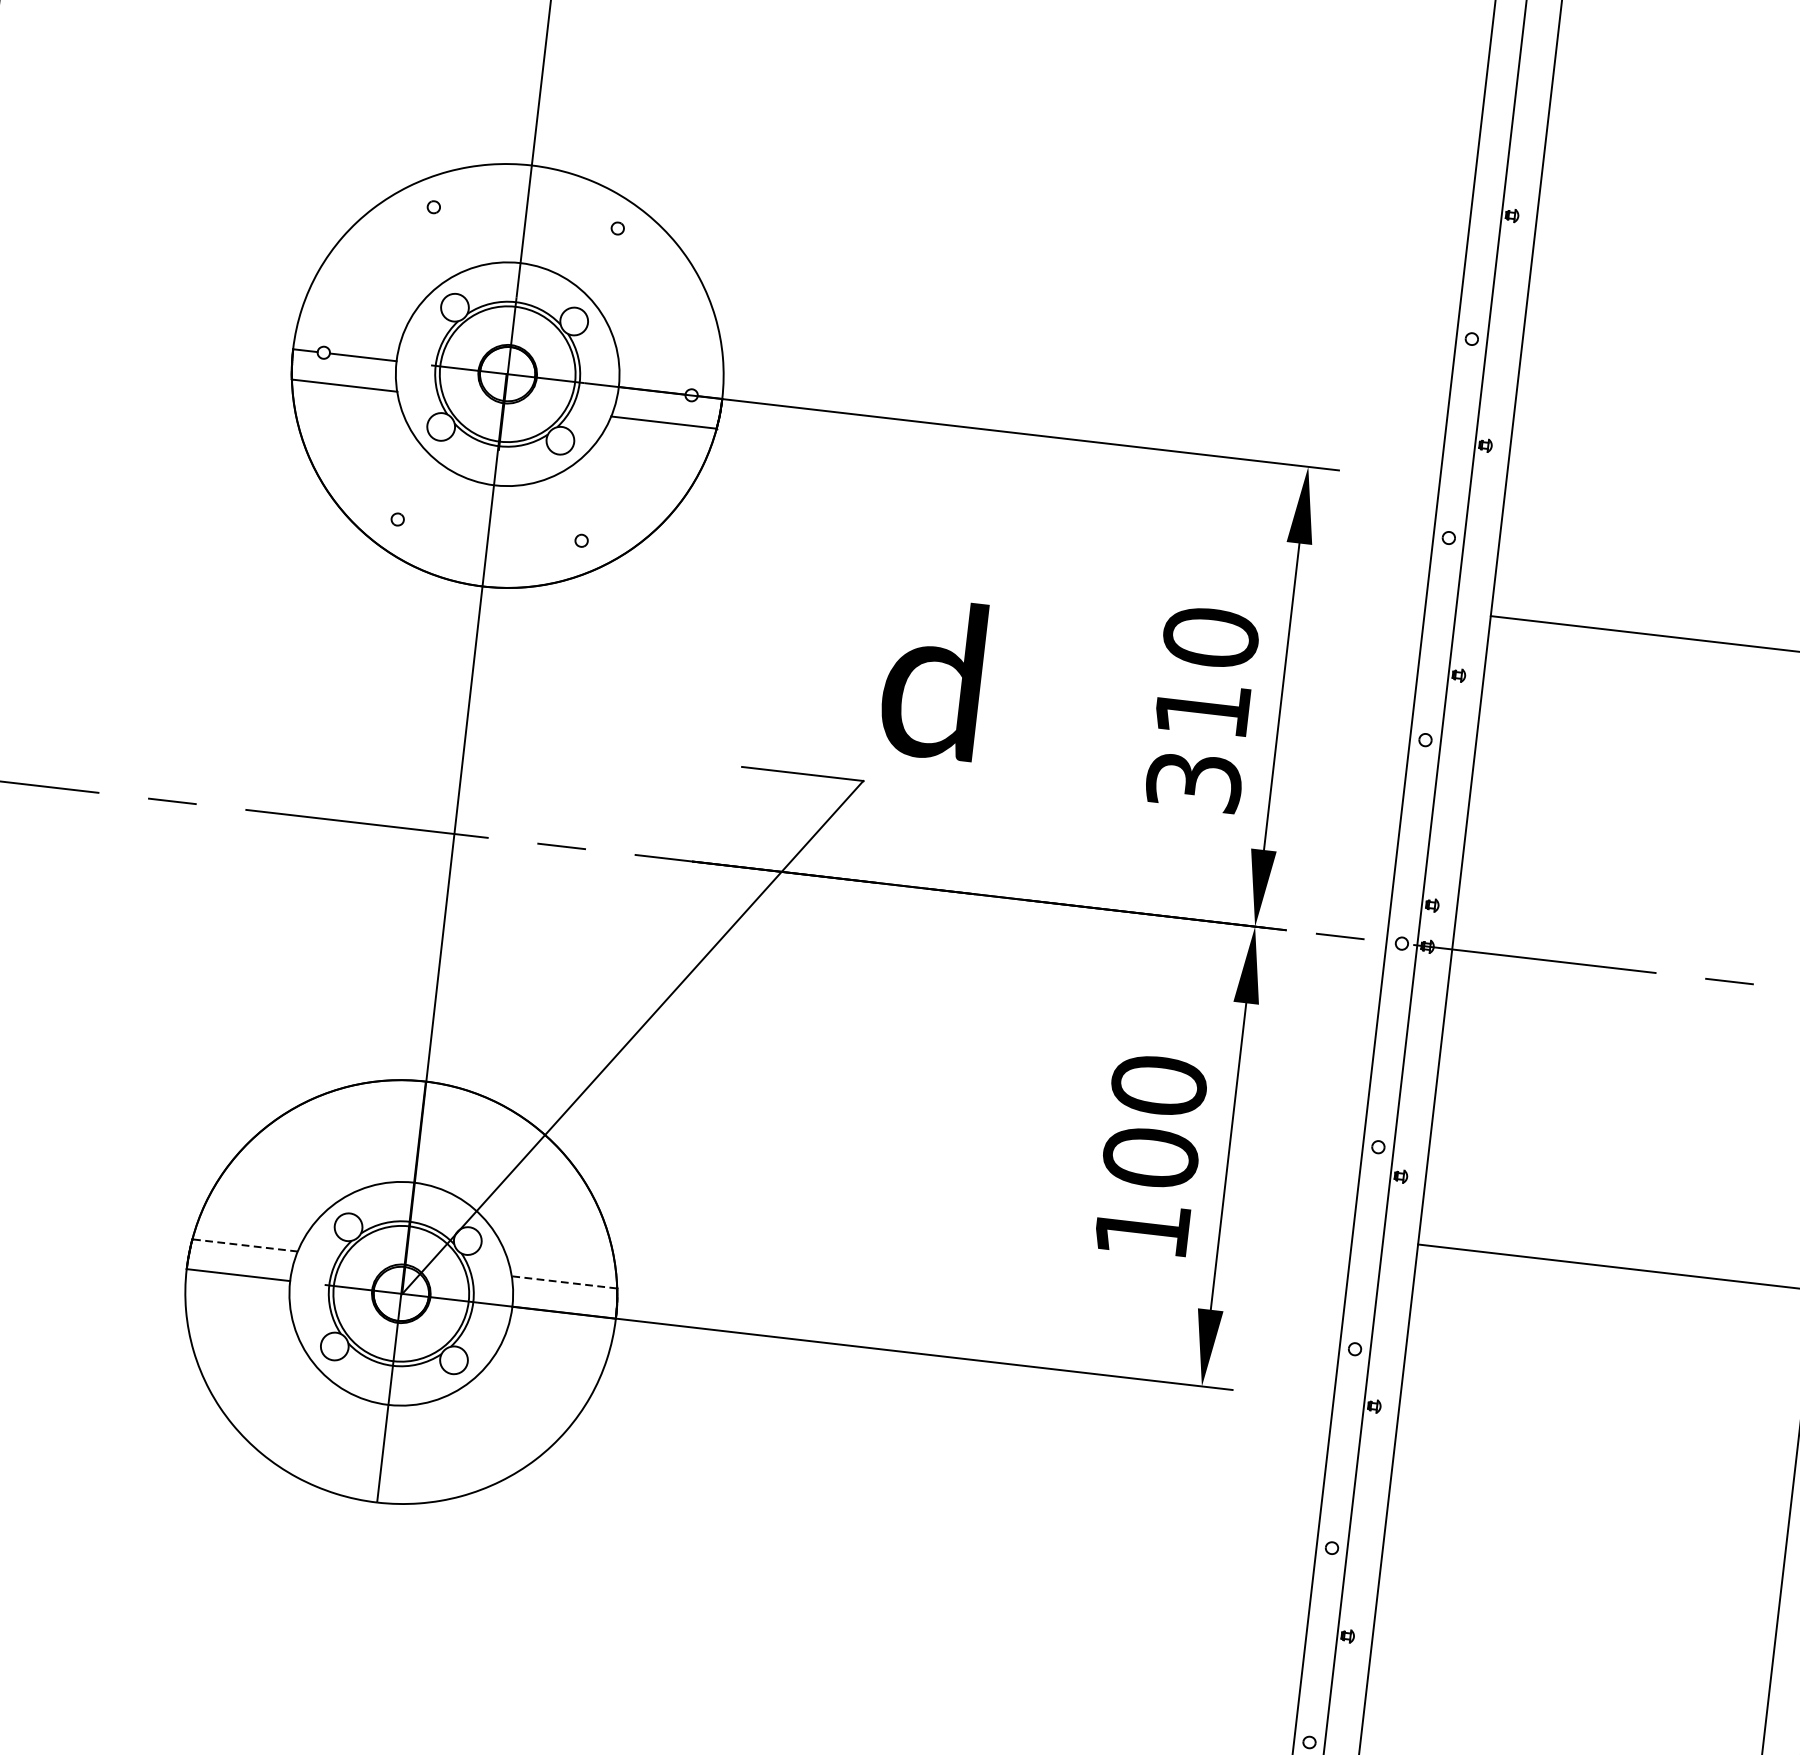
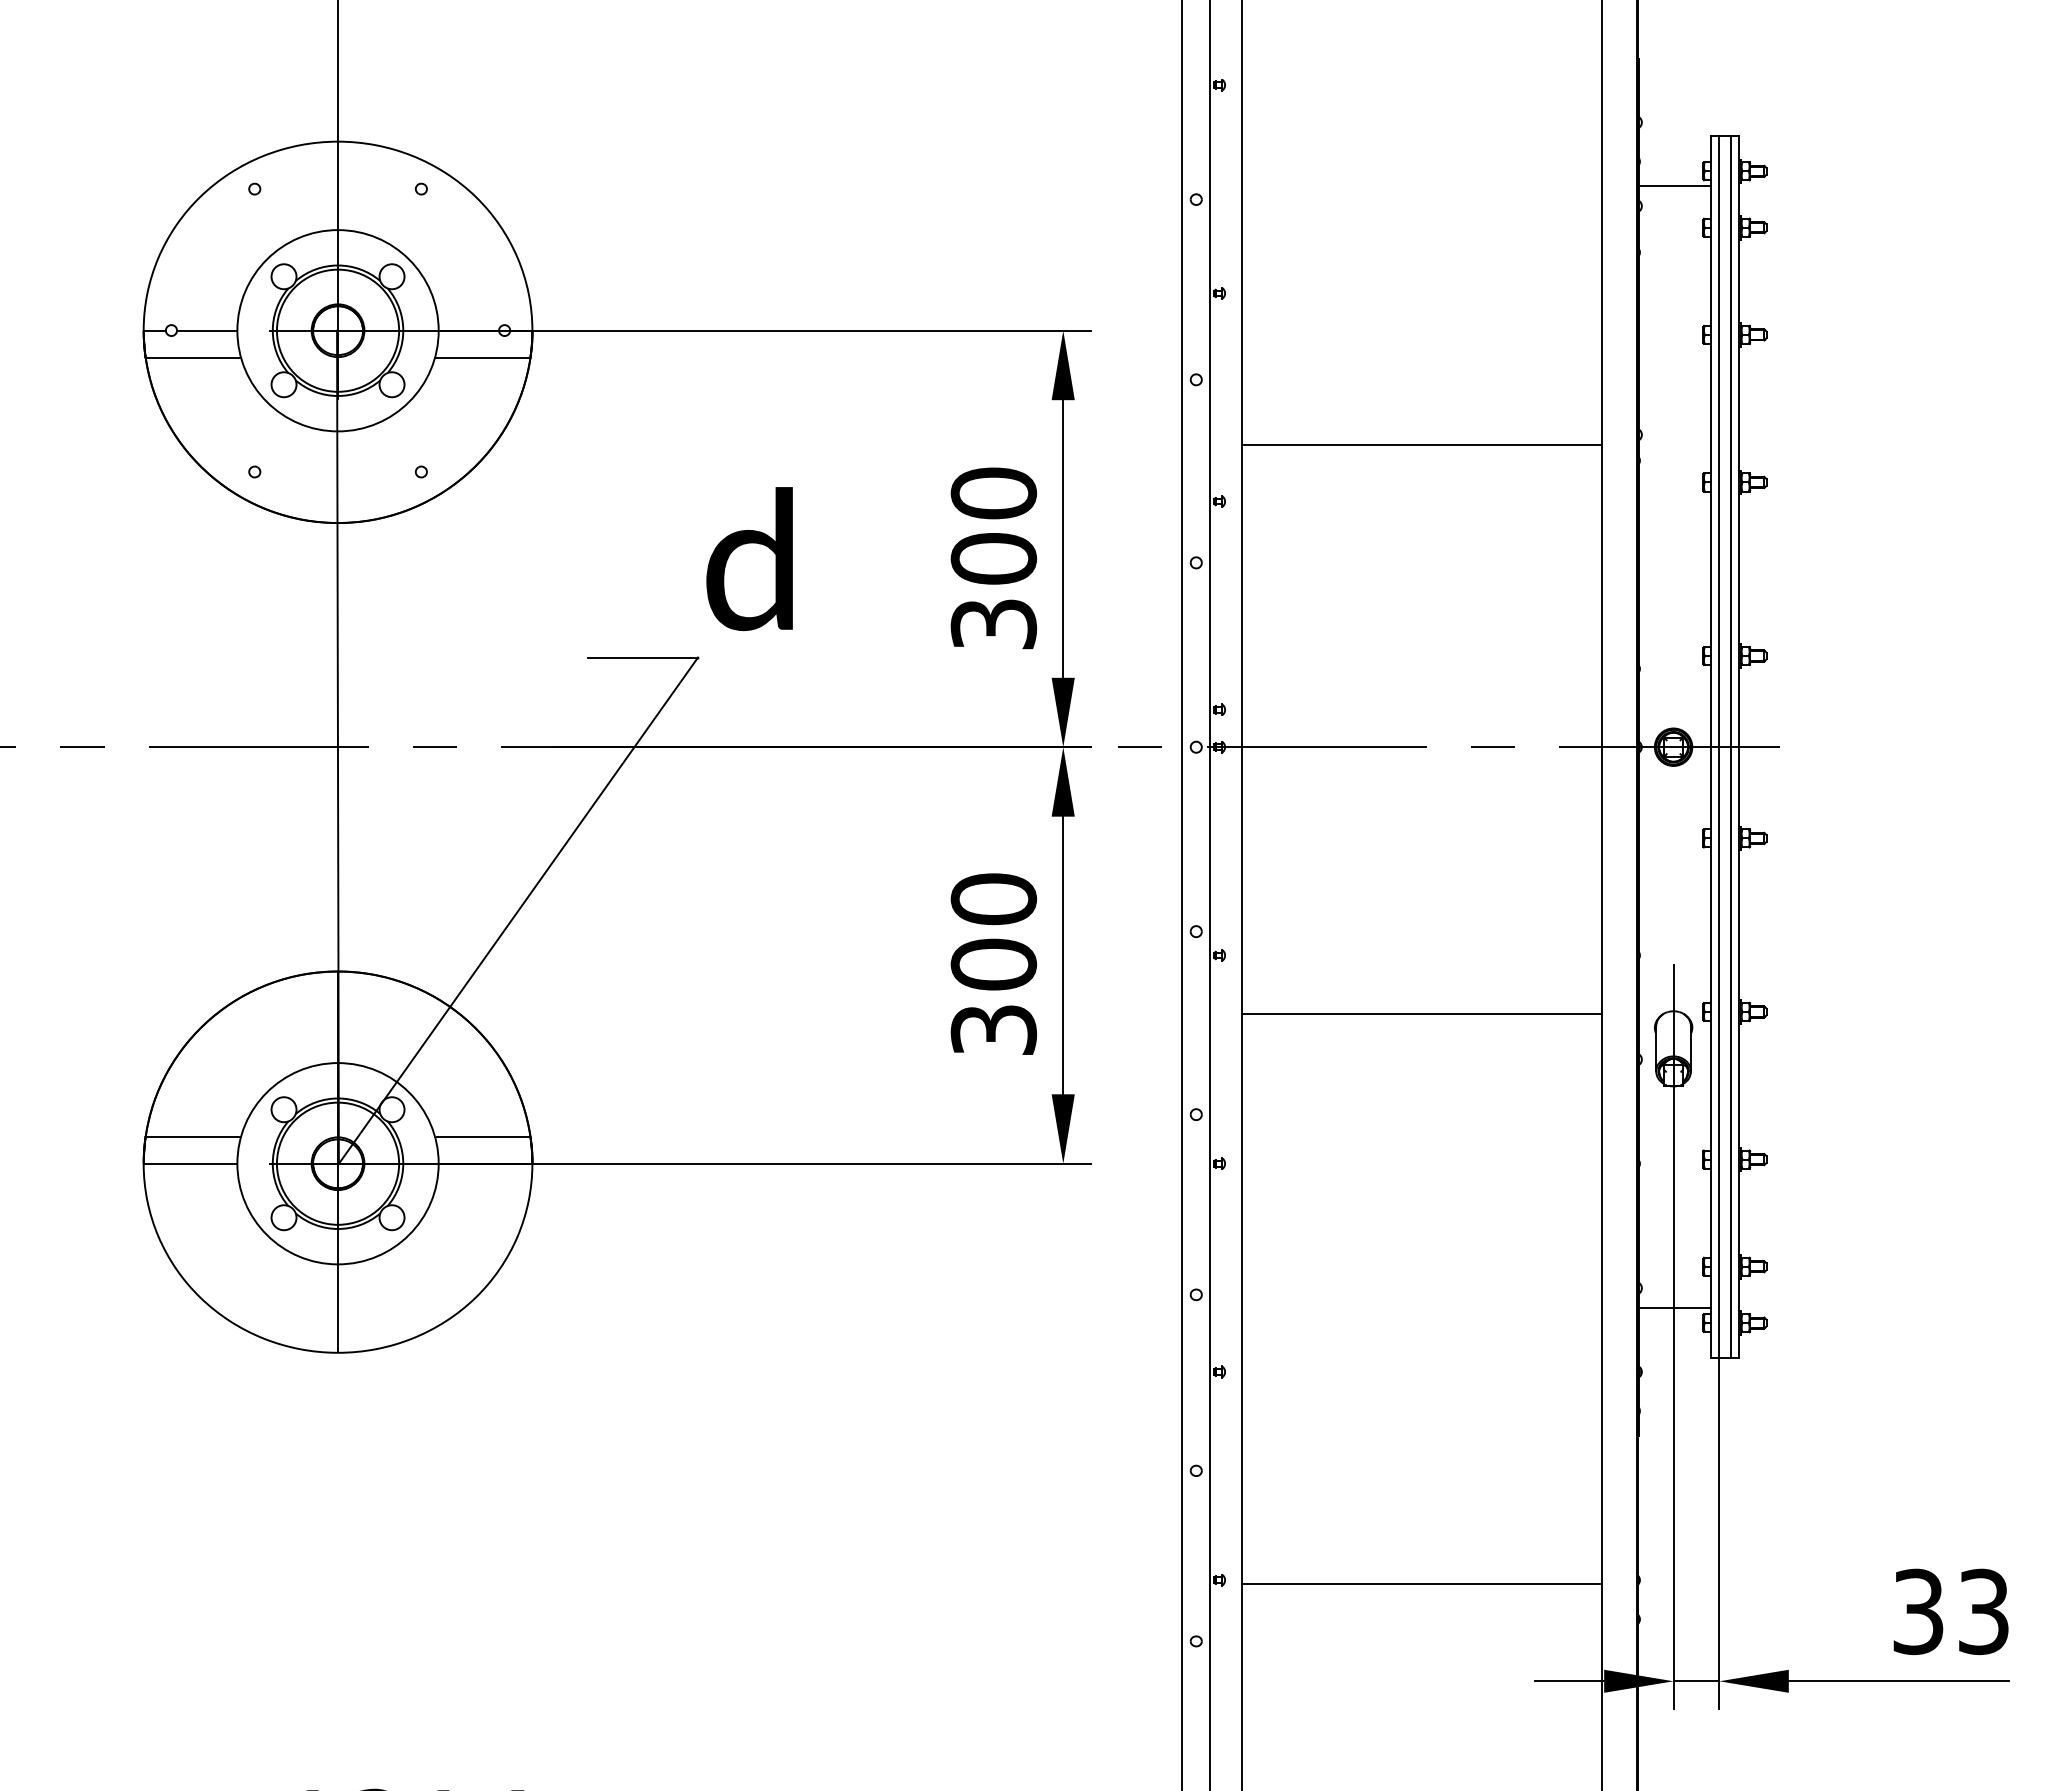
text: (1202, 709) -> (993, 558), 310 -> 300
text: (1142, 1229) -> (993, 1029), 100 -> 300
line: (245, 1245) -> (193, 1136), dashed -> solid
line: (564, 1282) -> (482, 1136), dashed -> solid

